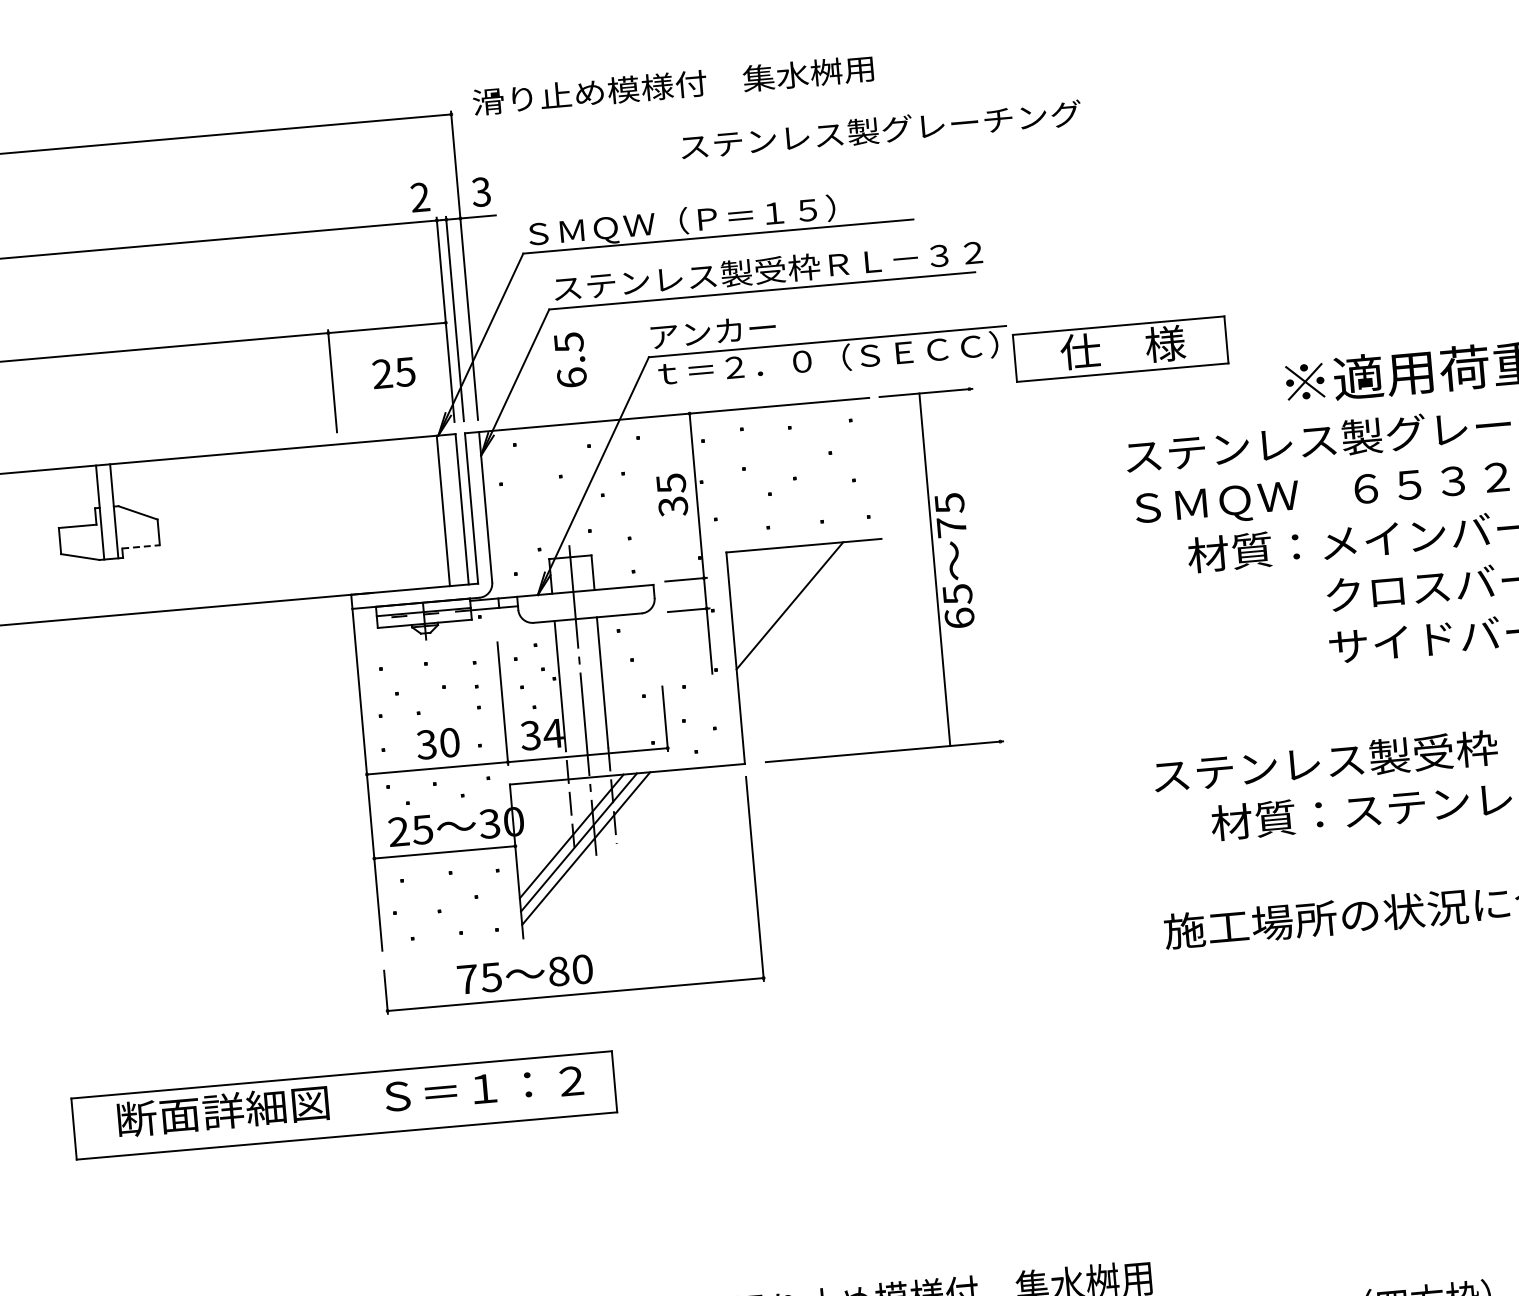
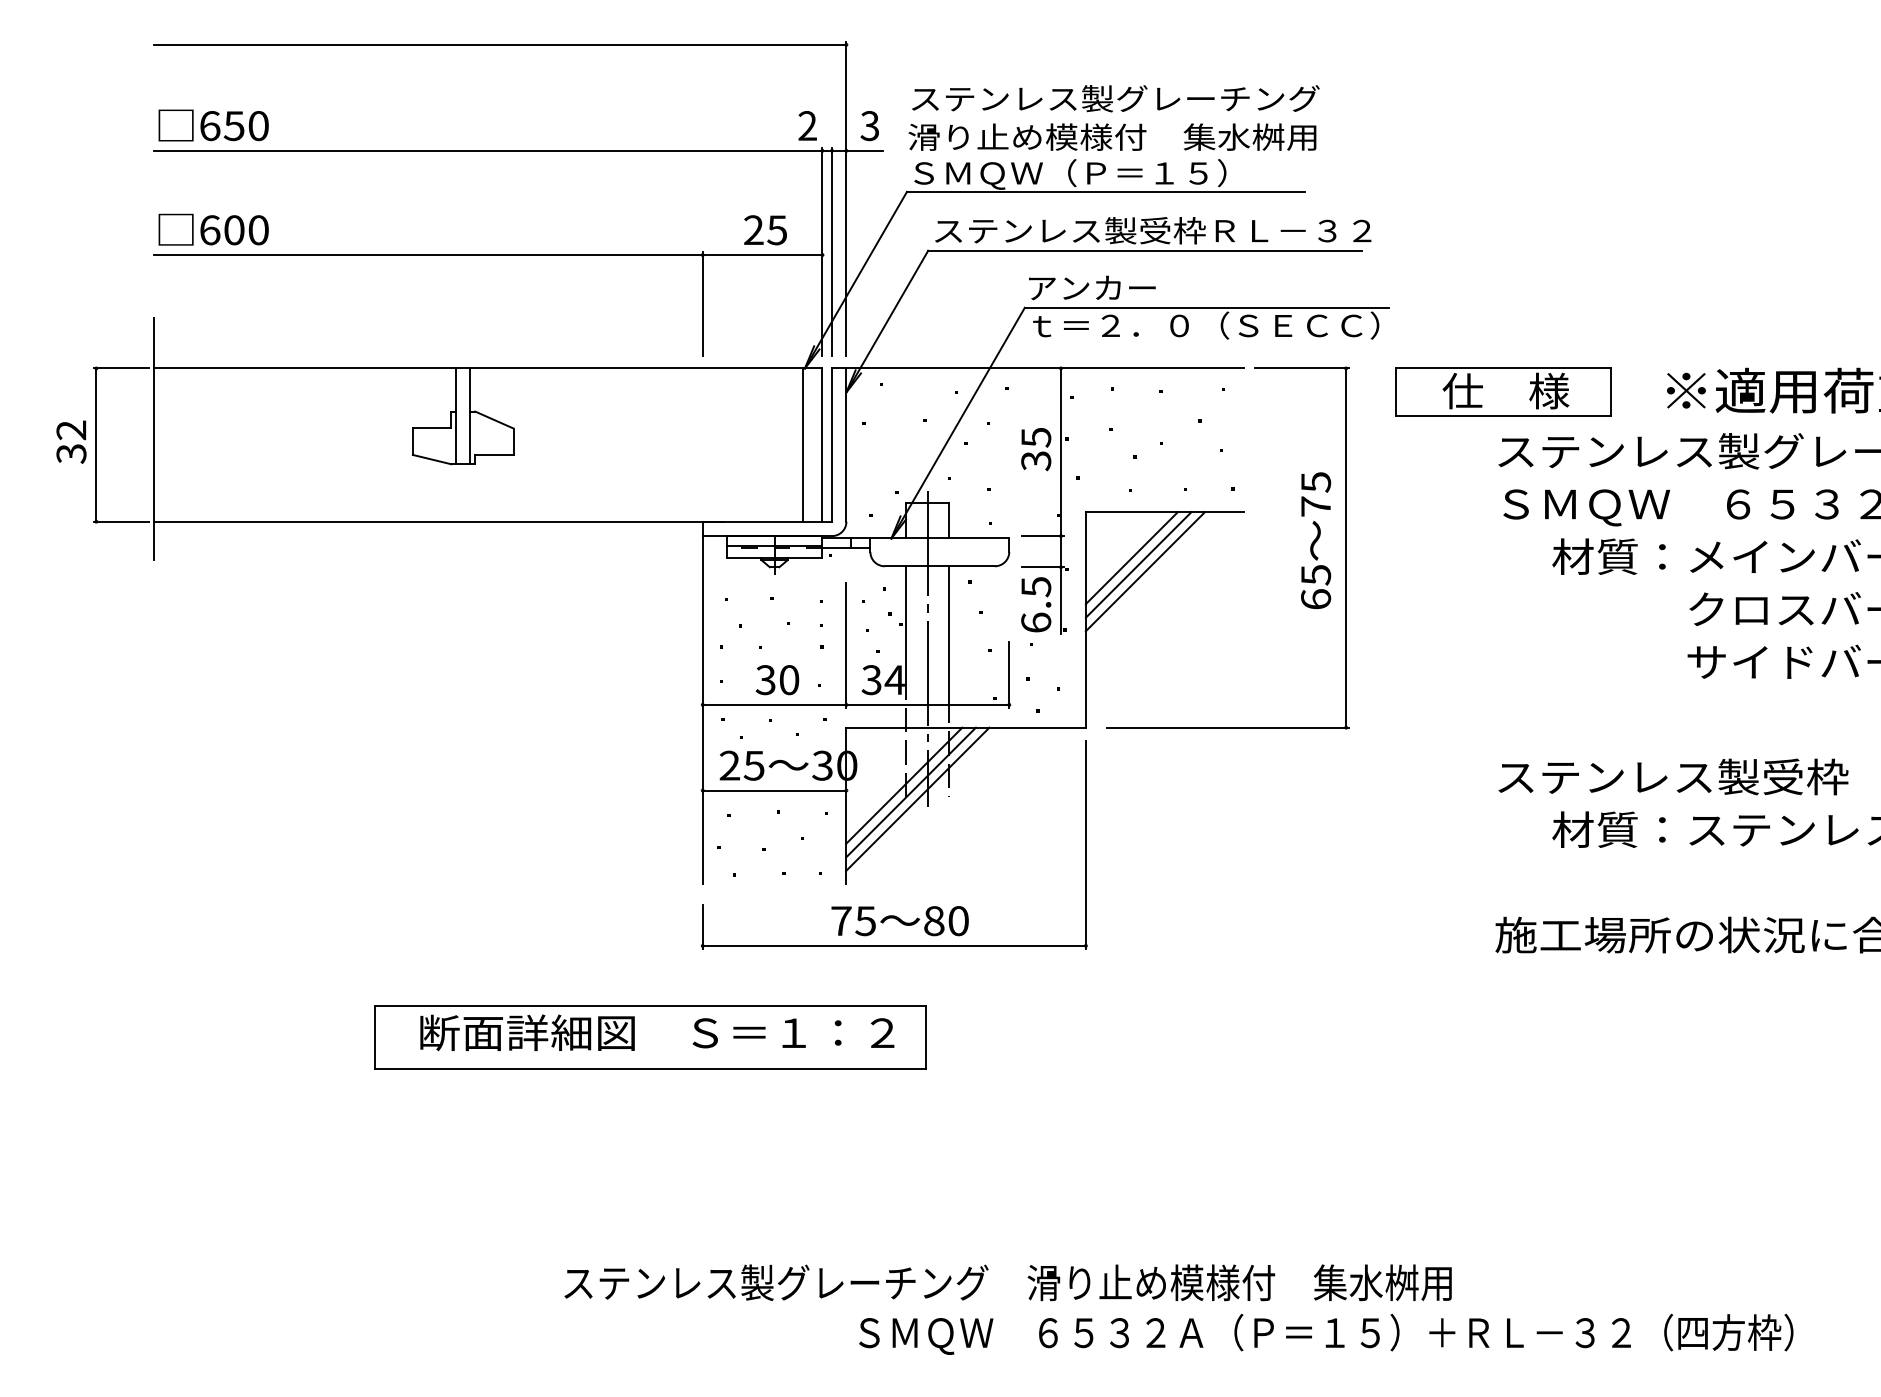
text: (673, 84) -> (1112, 136), moved
text: (880, 129) -> (1115, 98), moved
part: (1120, 348) -> (1503, 391), moved
text: (570, 359) -> (1036, 604), moved
text: (393, 373) -> (765, 230), moved
line: (141, 546) -> (494, 454), dashed -> solid
line: (935, 569) -> (1346, 547), moved
line: (775, 594) -> (1131, 558), added
line: (782, 599) -> (1138, 564), added
text: (524, 974) -> (899, 921), moved

